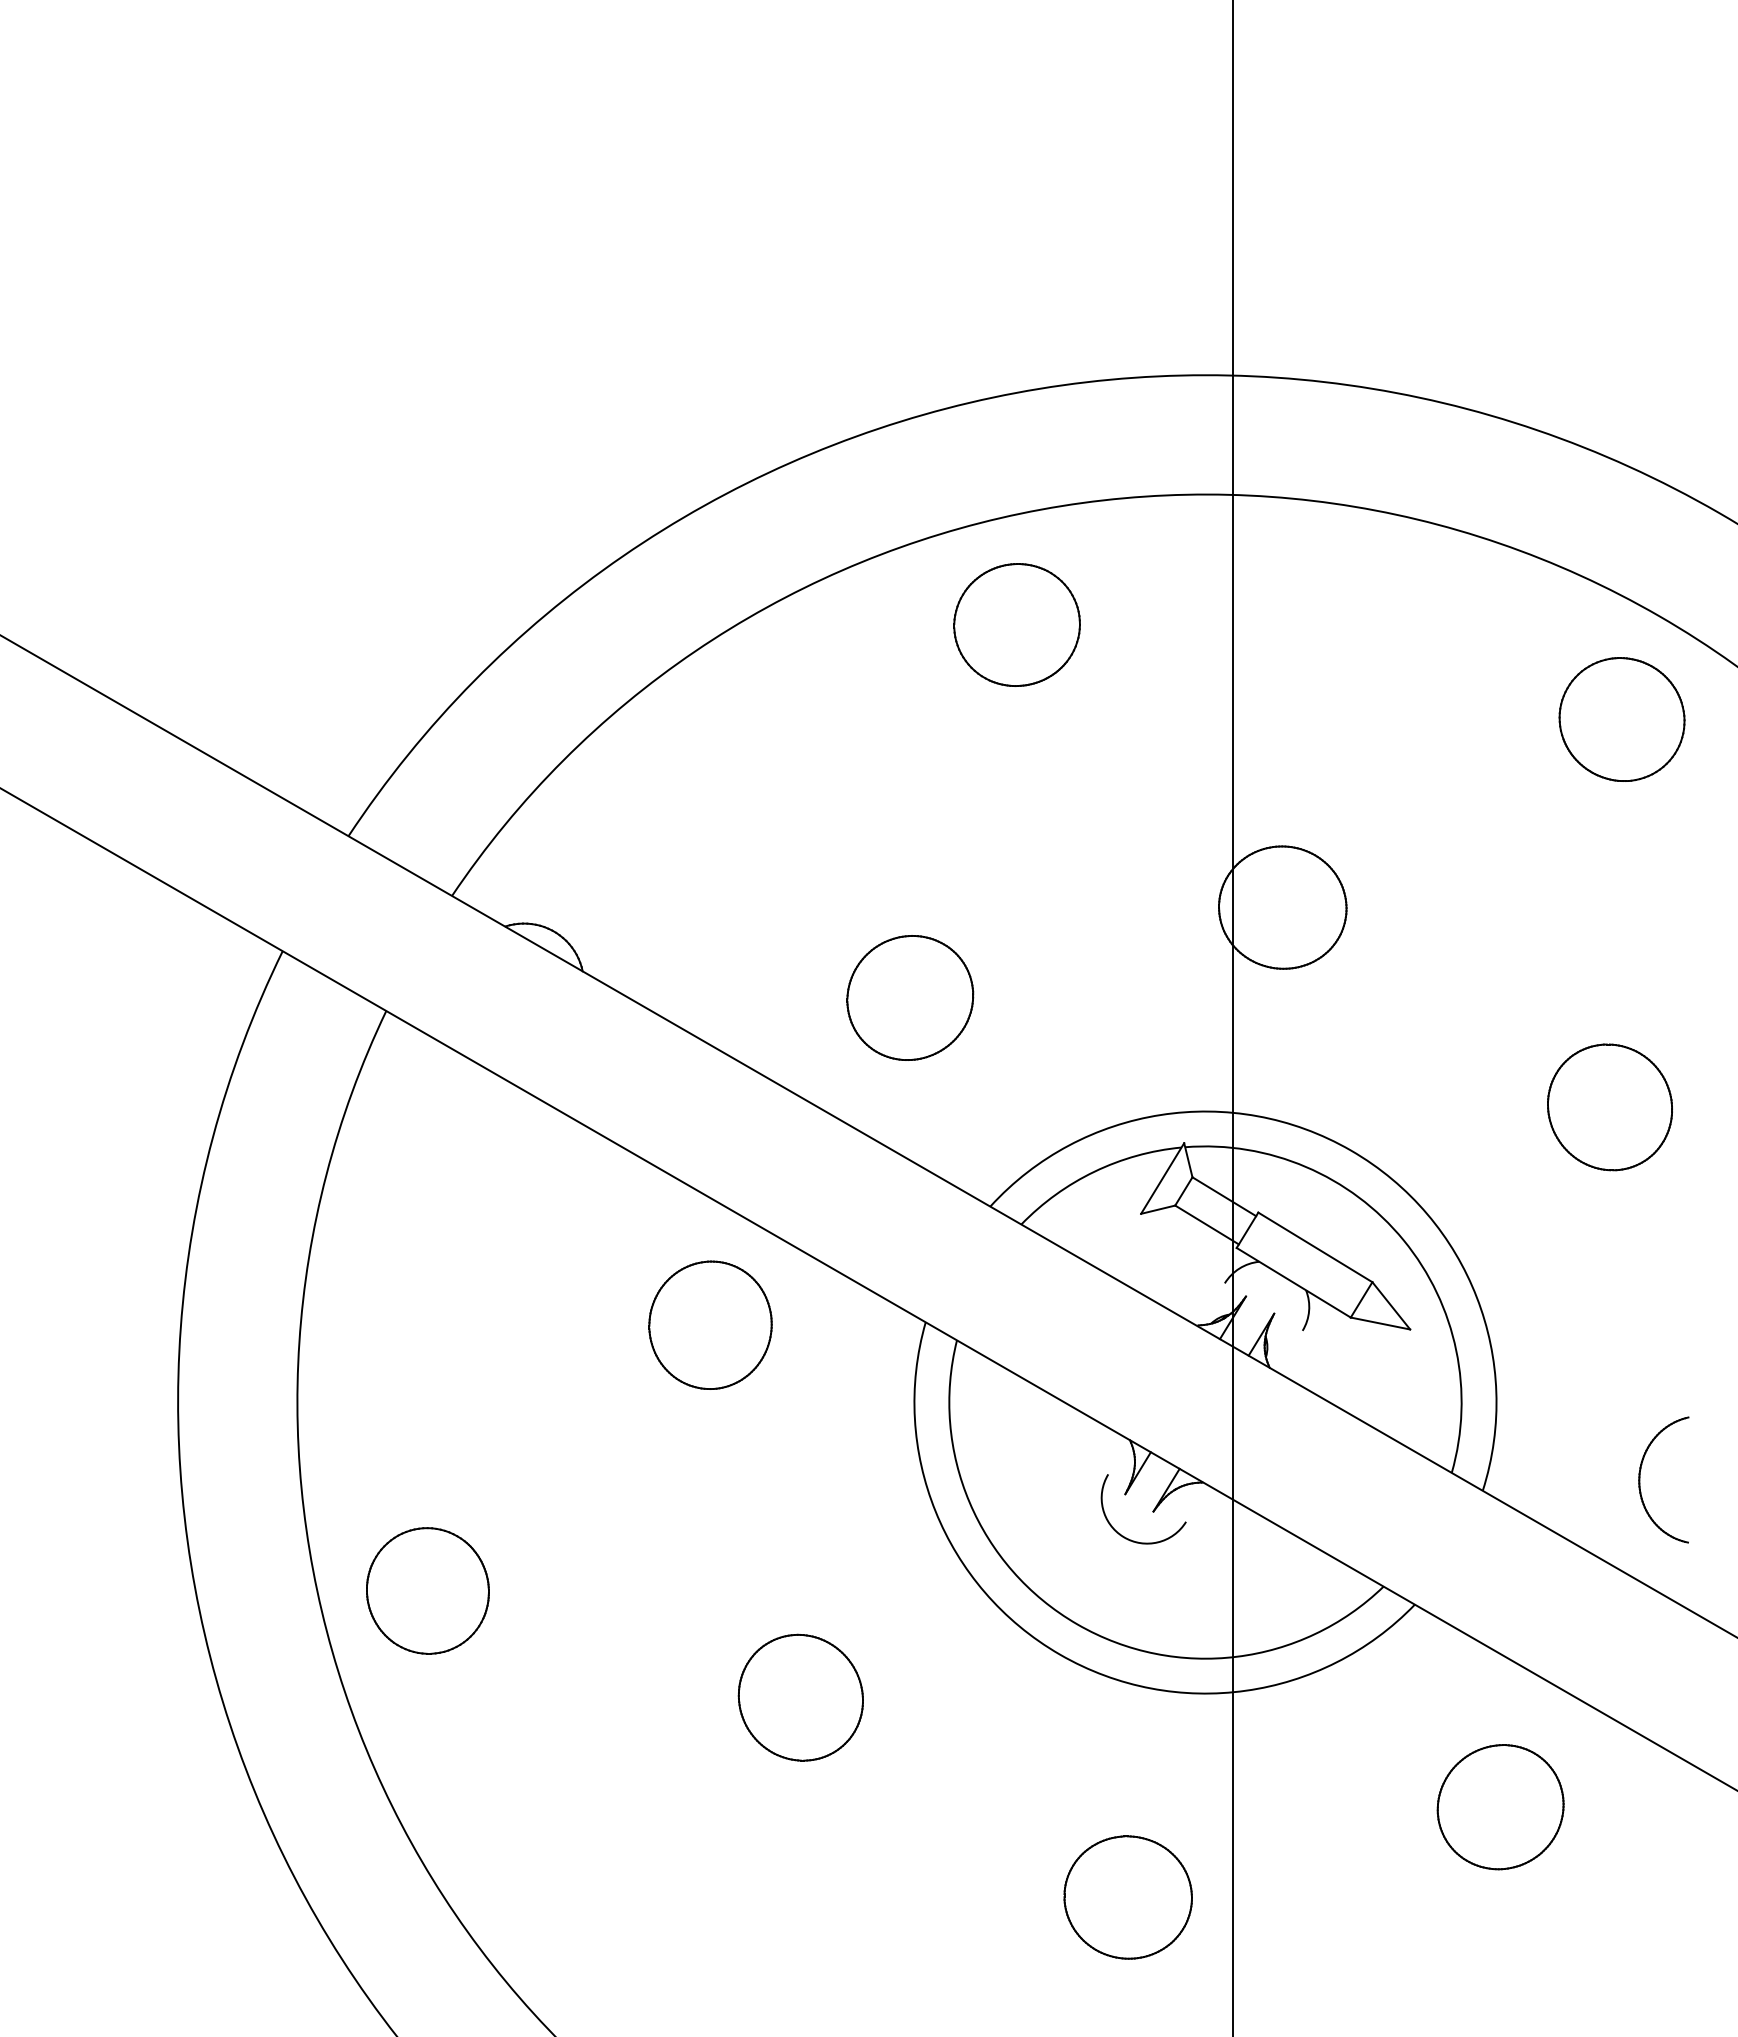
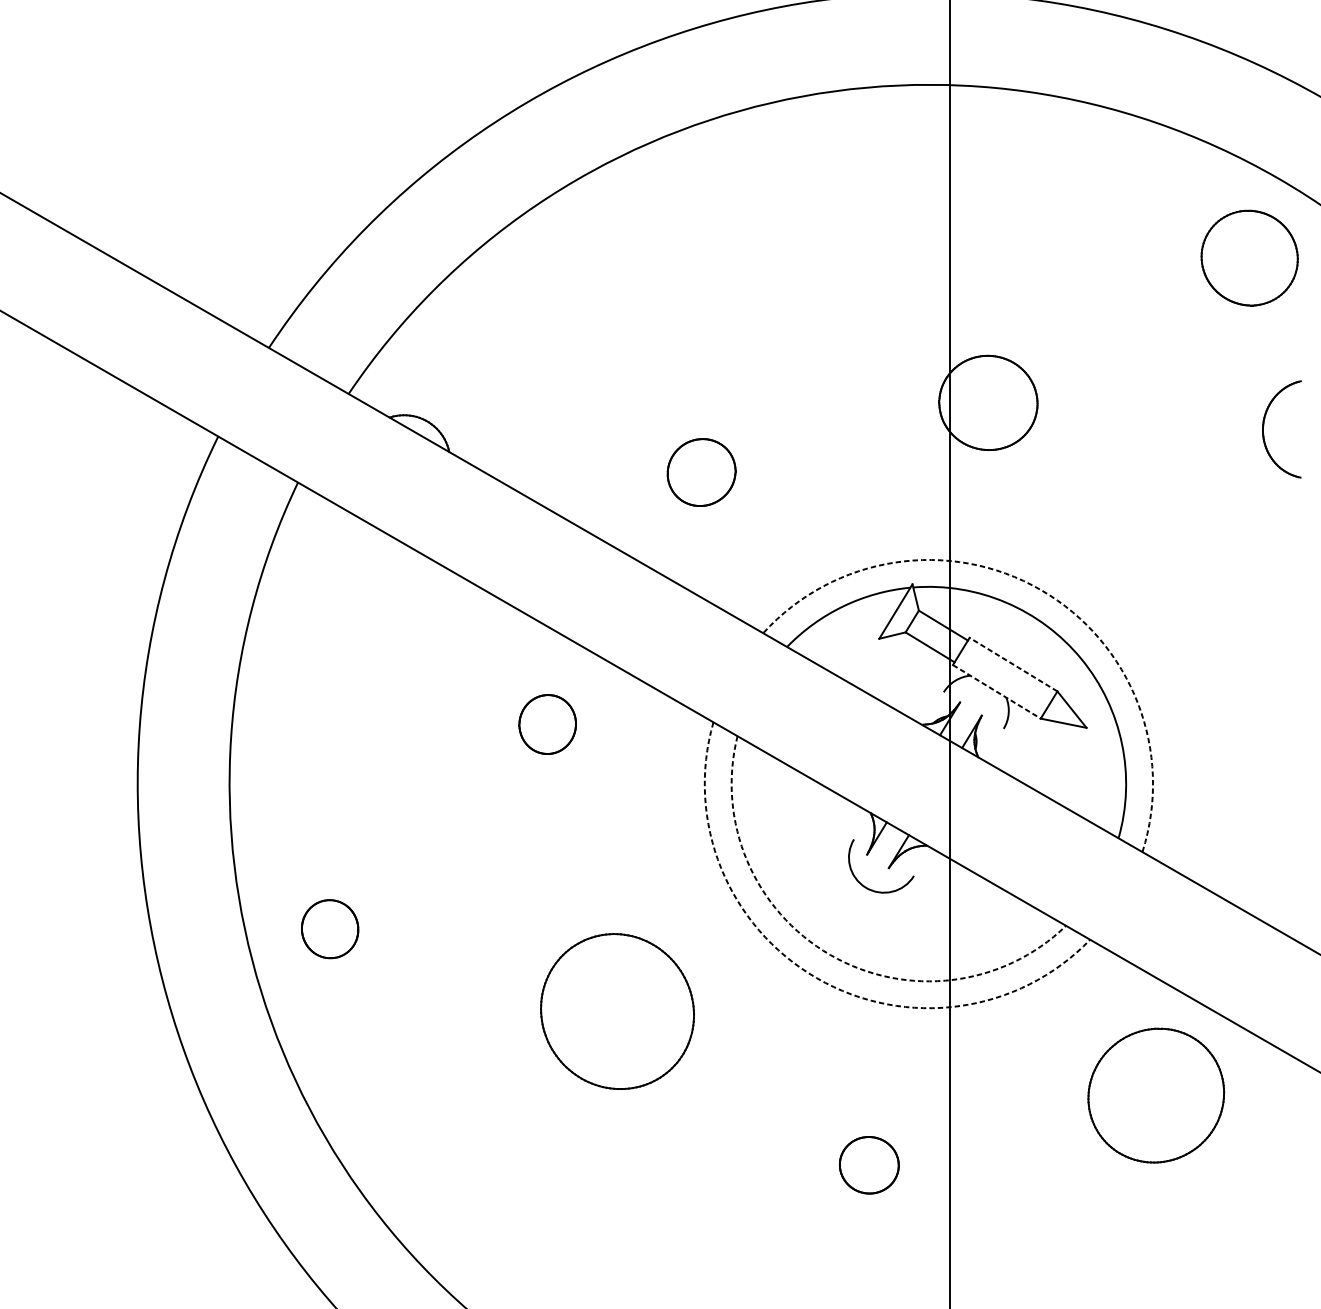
part: (1016, 624) -> (783, 184), removed
part: (910, 997) -> (701, 472), size x0.7
part: (1609, 1107) -> (1240, 556), removed
arc: (1350, 1150) -> (1040, 589), solid -> dashed
line: (1315, 1247) -> (1013, 664), solid -> dashed
line: (1293, 1282) -> (996, 691), solid -> dashed
part: (710, 1324) -> (547, 723), size x0.6
part: (1640, 1479) -> (1263, 429), moved
part: (427, 1590) -> (329, 928), size x0.6
arc: (1077, 1624) -> (830, 955), solid -> dashed
arc: (1060, 1654) -> (817, 978), solid -> dashed
part: (800, 1697) -> (617, 1011), size x1.6
part: (1500, 1807) -> (1156, 1095), size x1.4
part: (1127, 1897) -> (868, 1165), size x0.6

